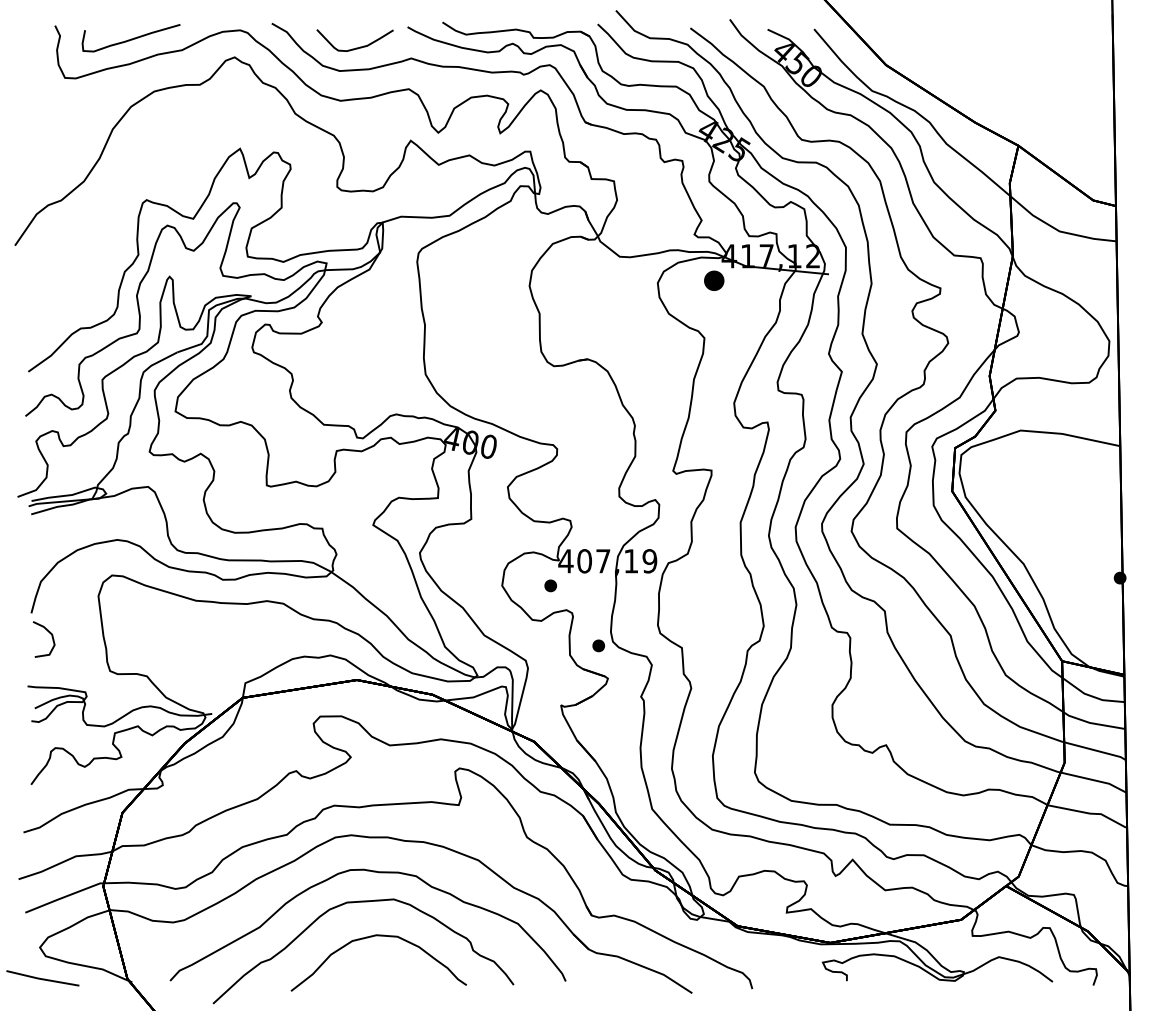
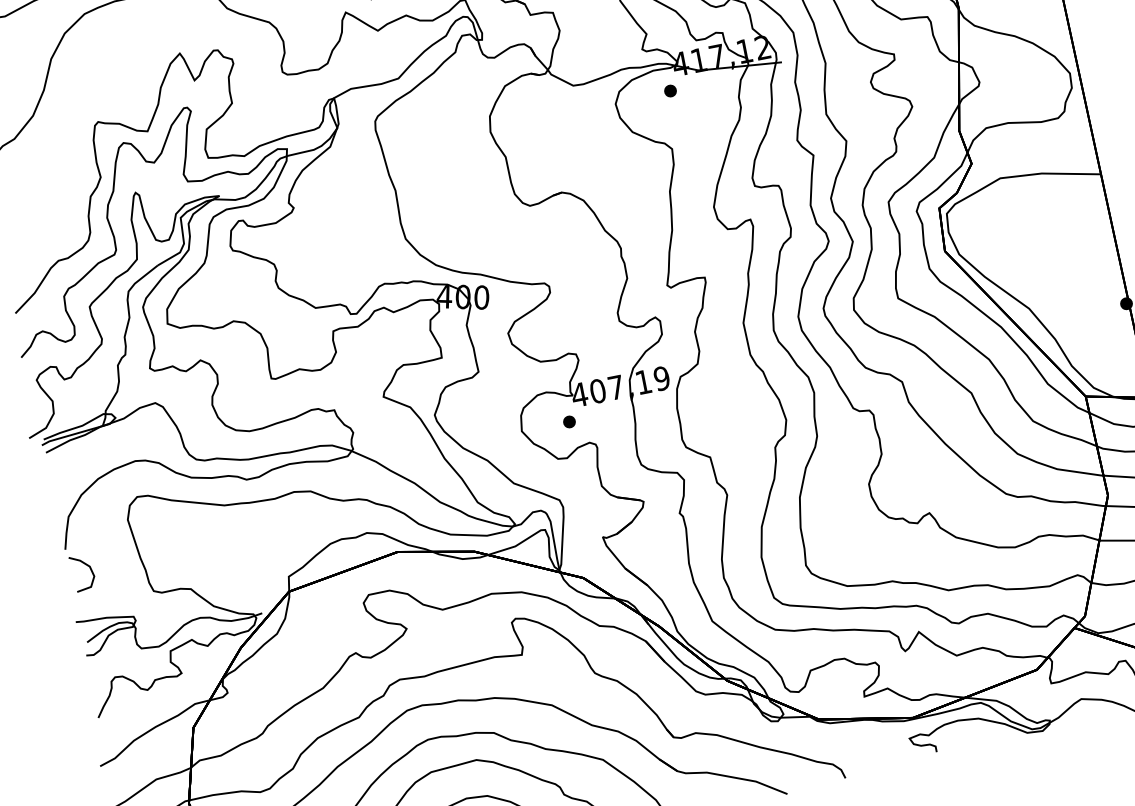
part: (713, 280) -> (669, 90), size x0.62
part: (598, 645) -> (627, 471), removed

